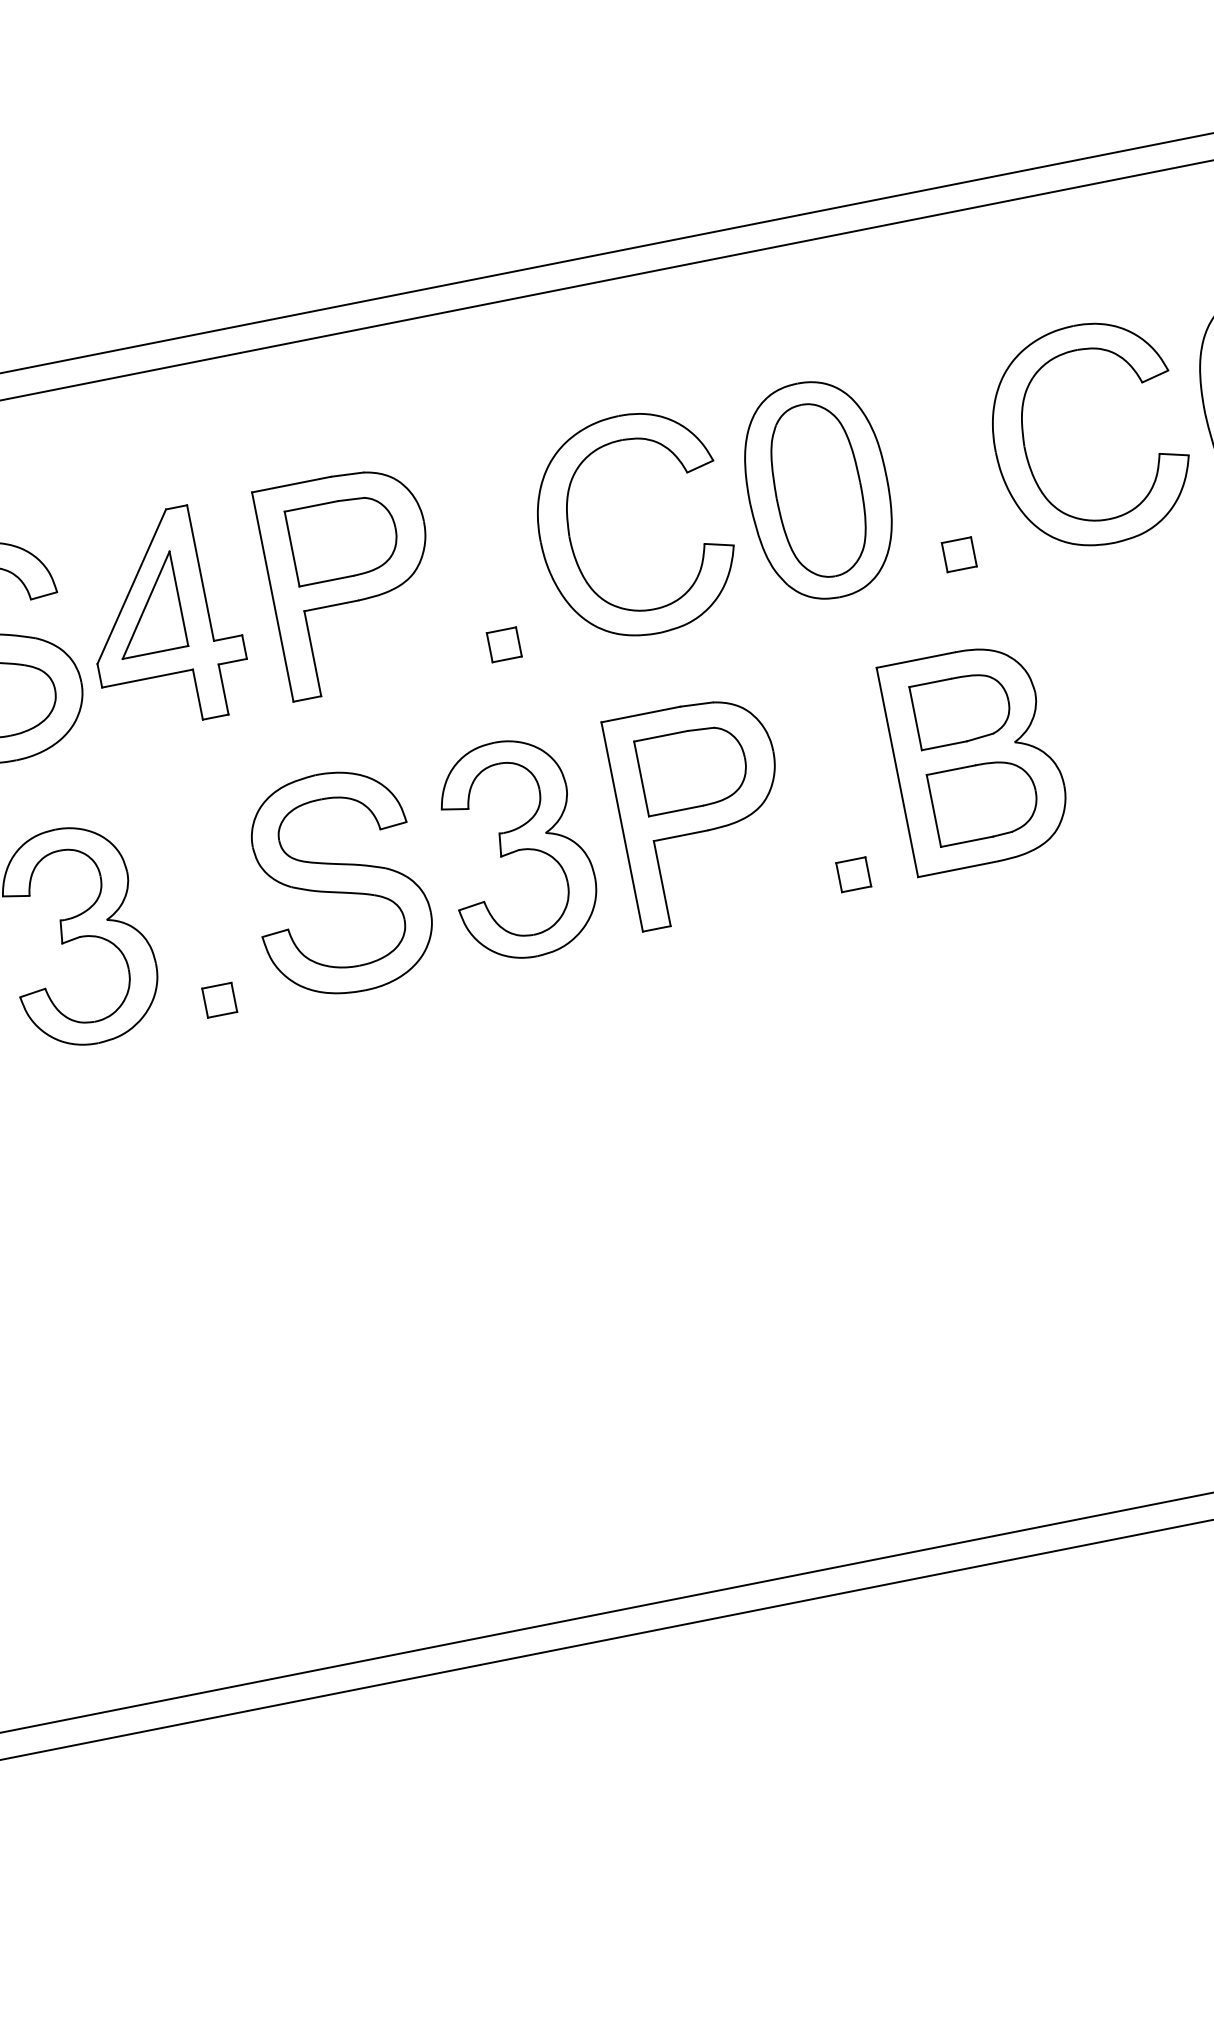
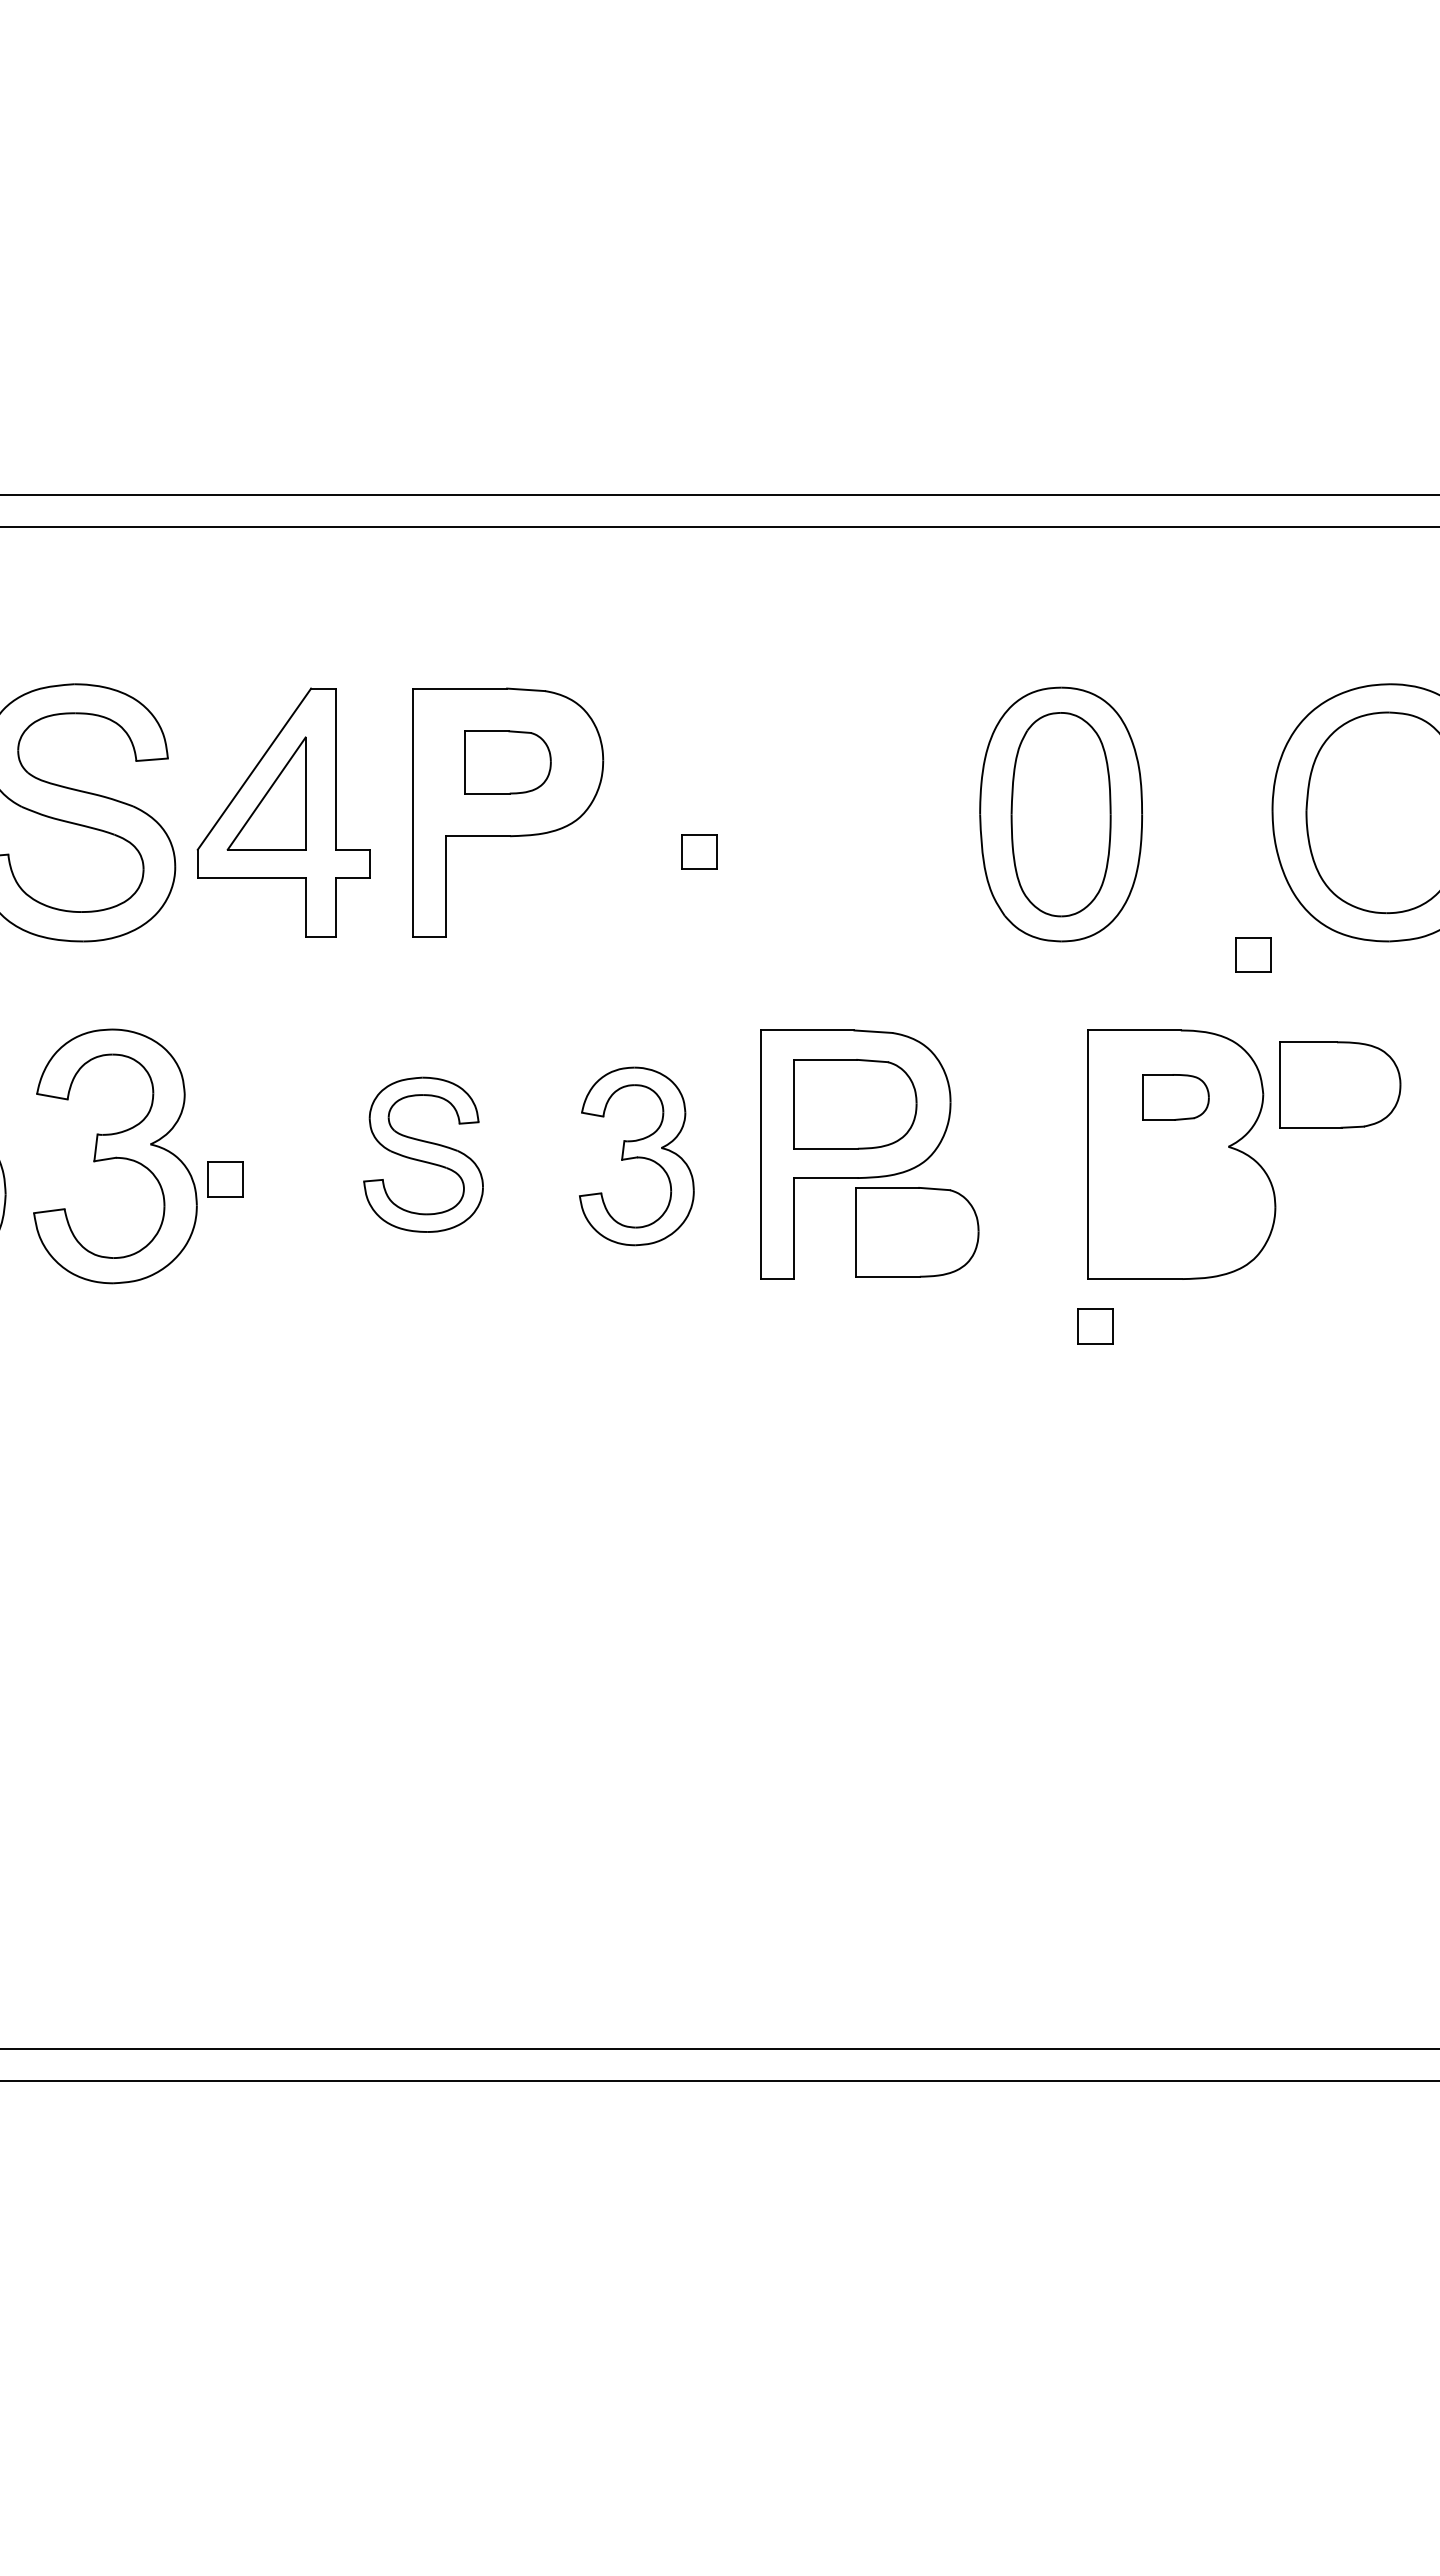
part: (570, 534) -> (767, 808), removed
part: (343, 538) -> (507, 762), size x0.7
part: (959, 554) -> (1253, 954), moved
part: (504, 644) -> (699, 851), moved
part: (961, 709) -> (1175, 1097), size x0.6
part: (985, 800) -> (1340, 1084), moved
part: (517, 849) -> (636, 1156), size x0.7
part: (767, 866) -> (917, 1232), added
part: (853, 874) -> (1095, 1326), moved
part: (338, 882) -> (423, 1154), size x0.6
part: (219, 1000) -> (225, 1179), moved

